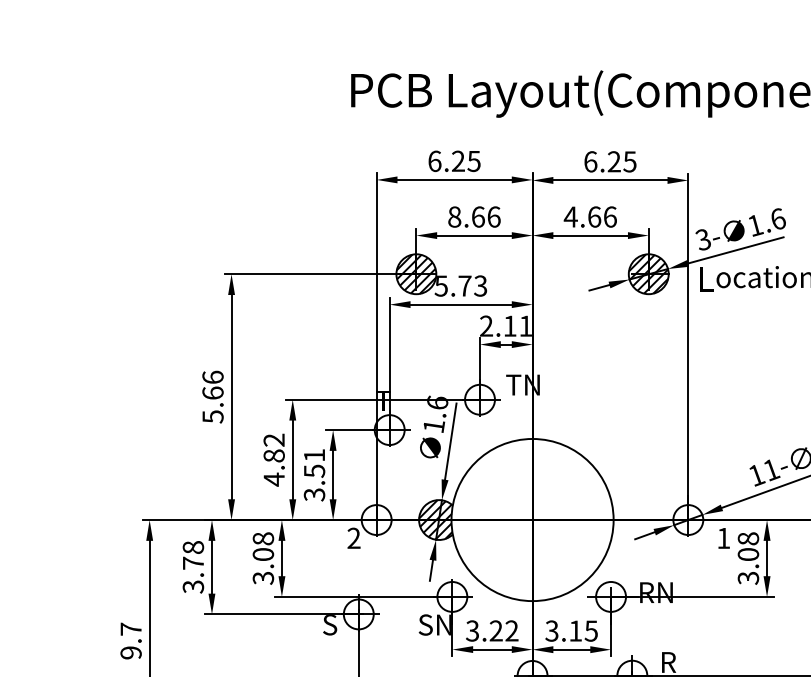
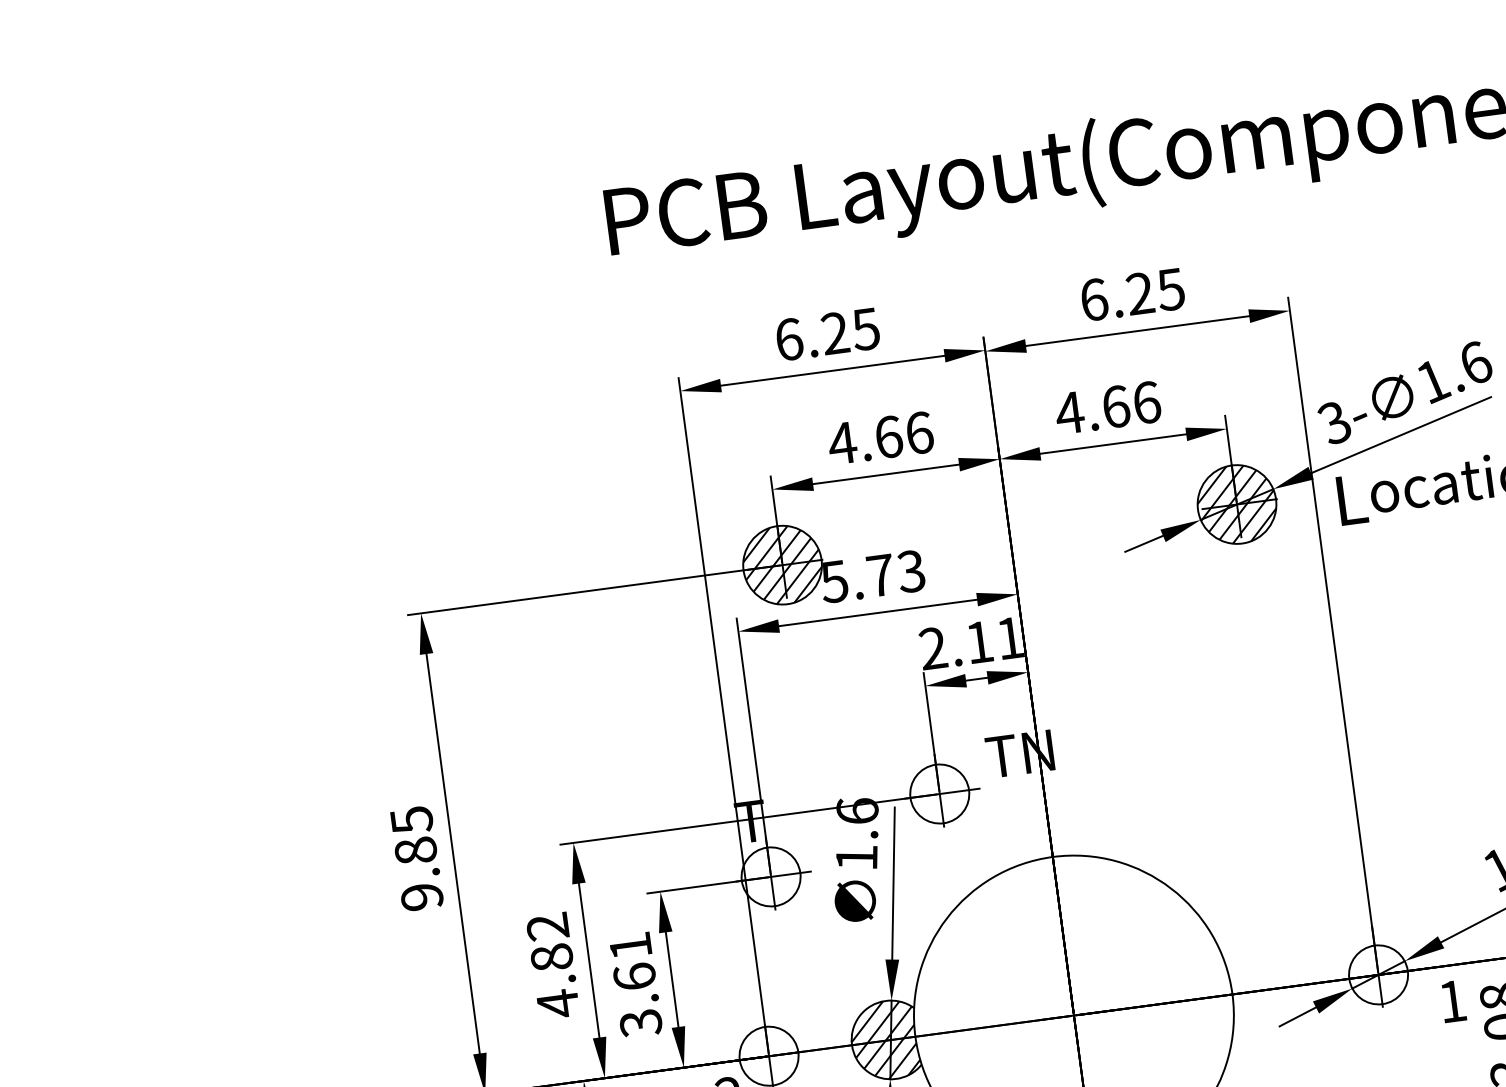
text: (454, 216) -> (842, 442), 8.66 -> 4.66
text: (212, 396) -> (415, 857), 5.66 -> 9.85
text: (314, 470) -> (634, 975), 3.51 -> 3.61

